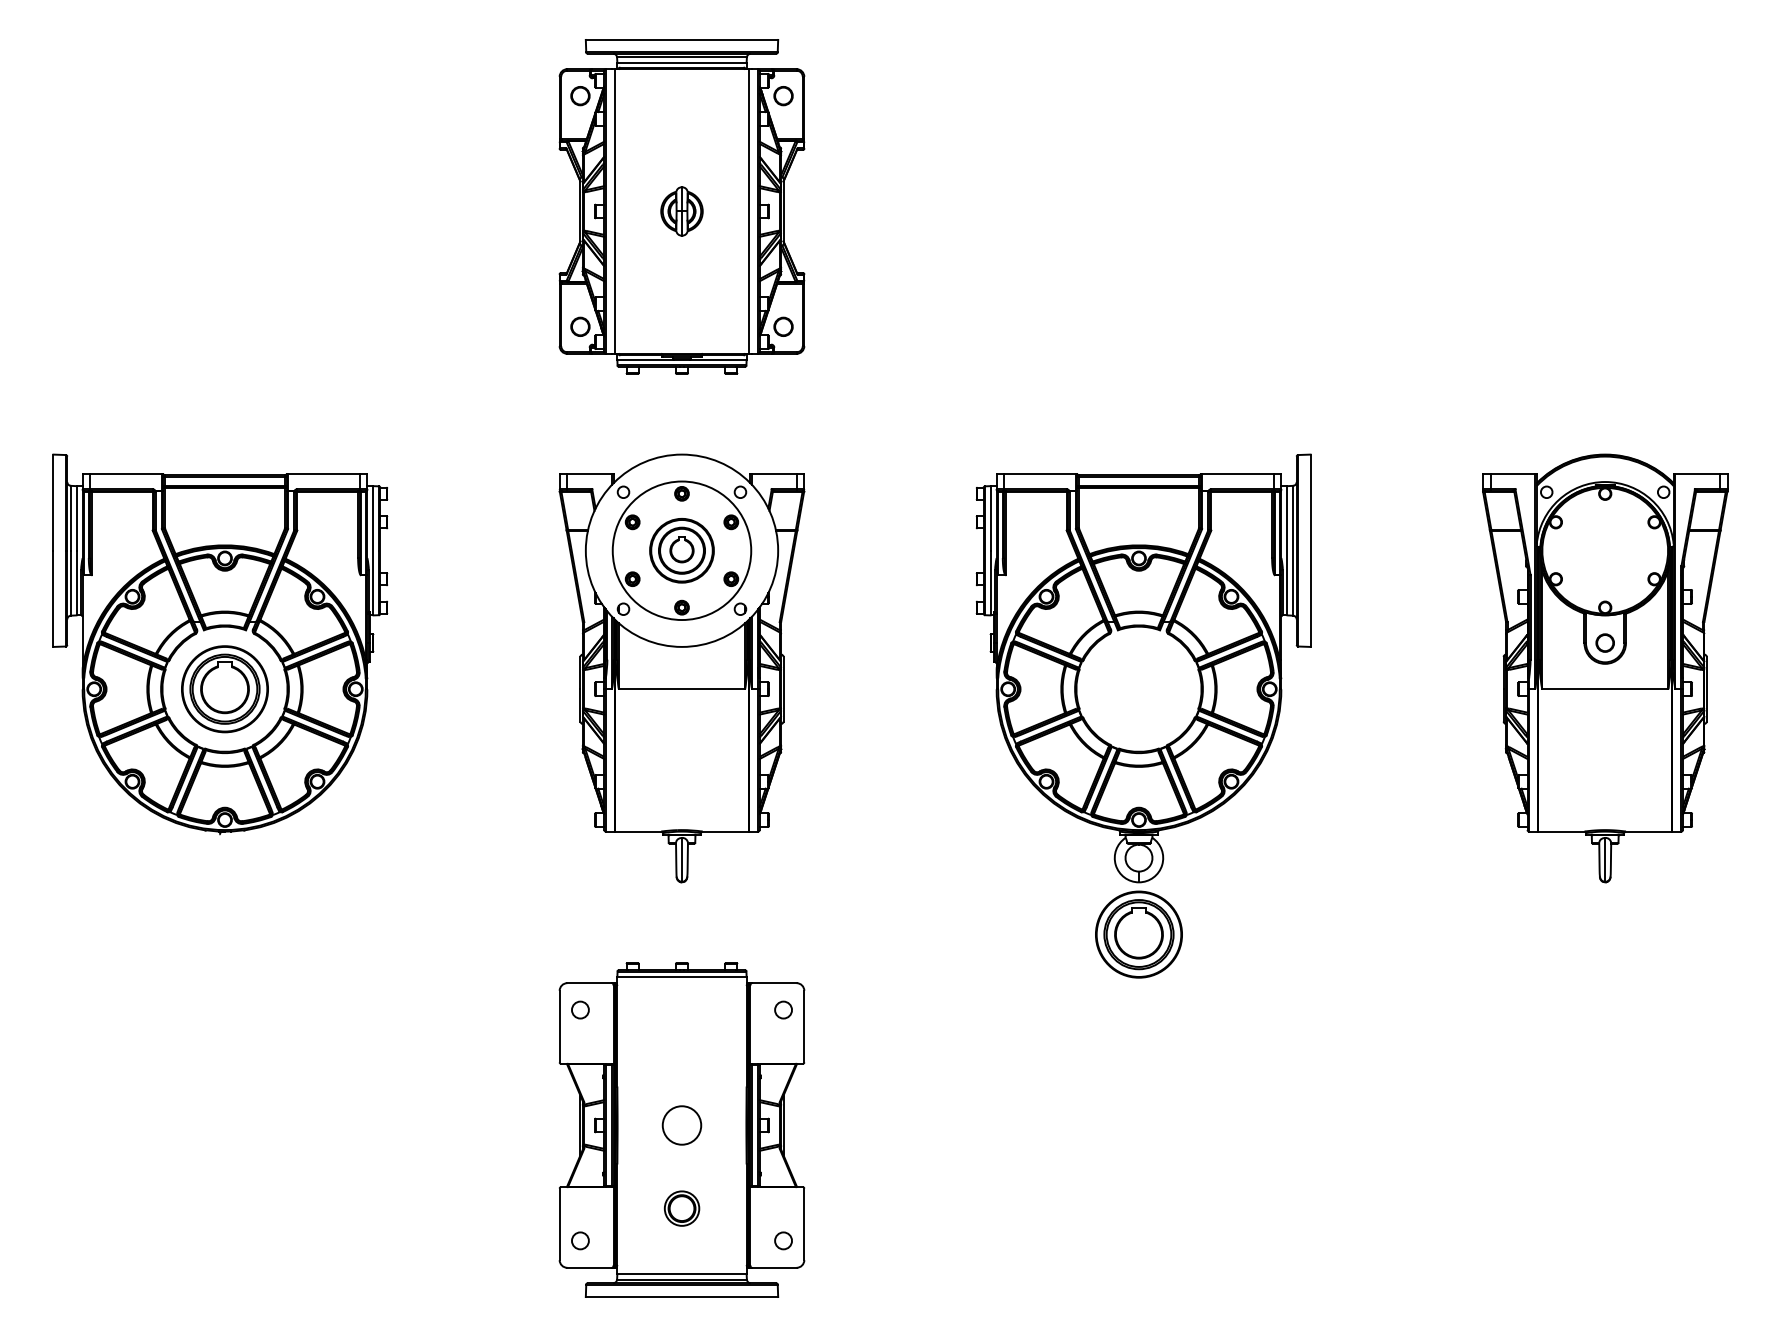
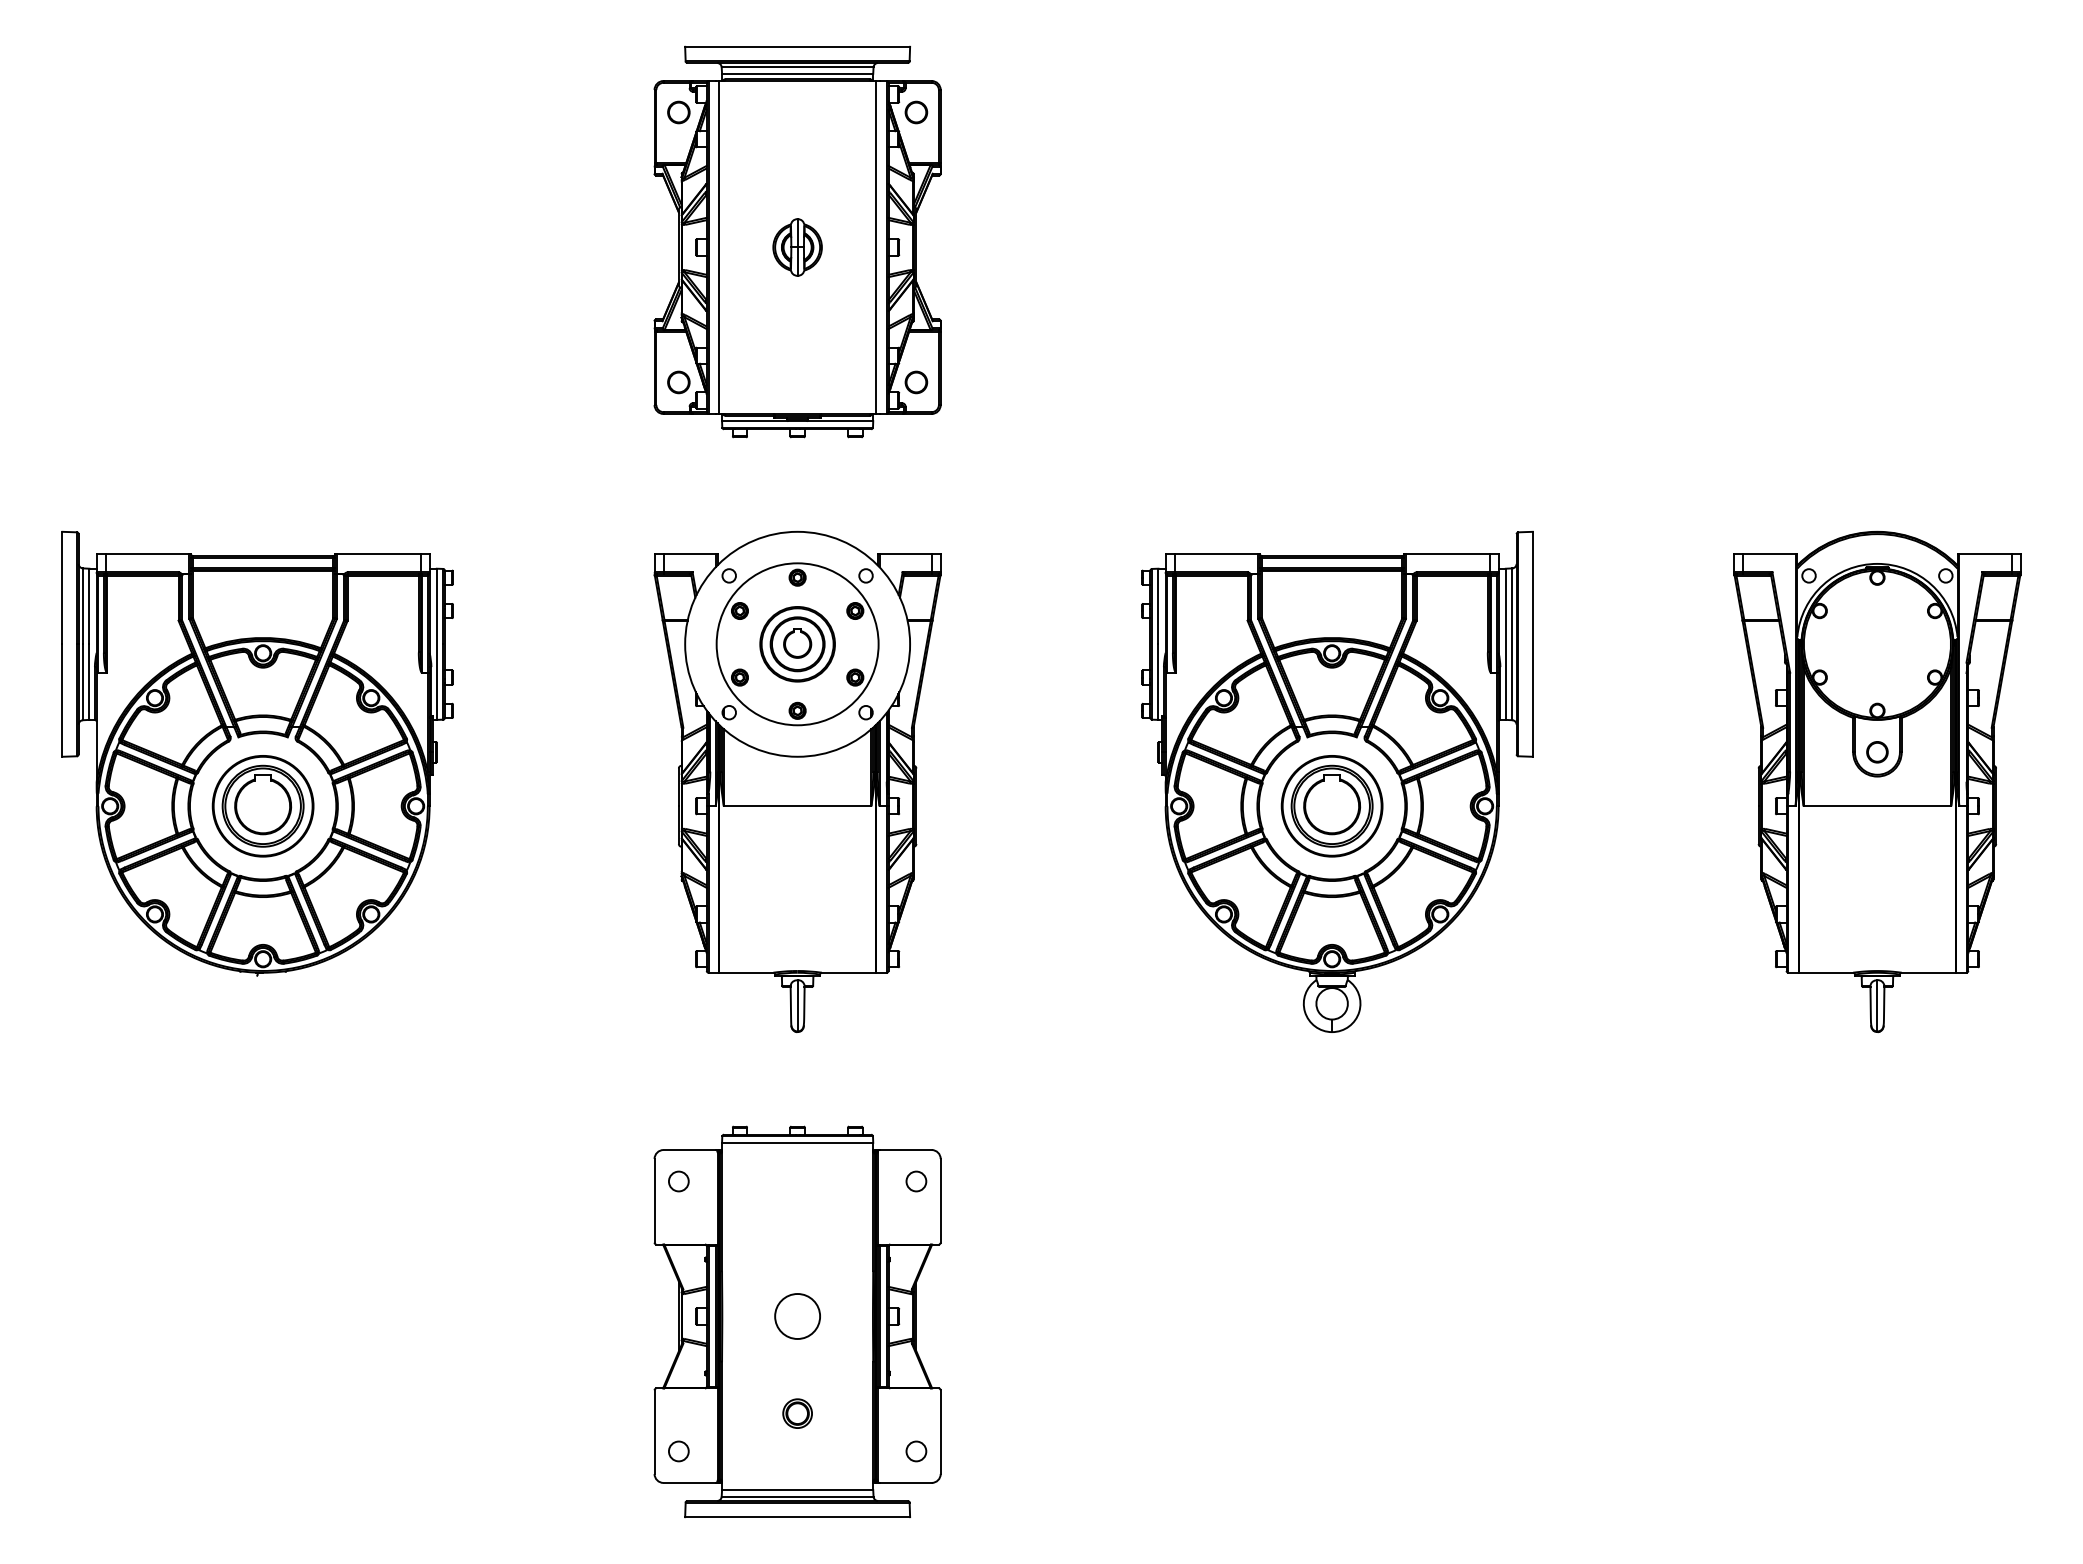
part: (1138, 934) -> (1331, 806), moved
part: (681, 1208) -> (797, 1413), size x0.71

